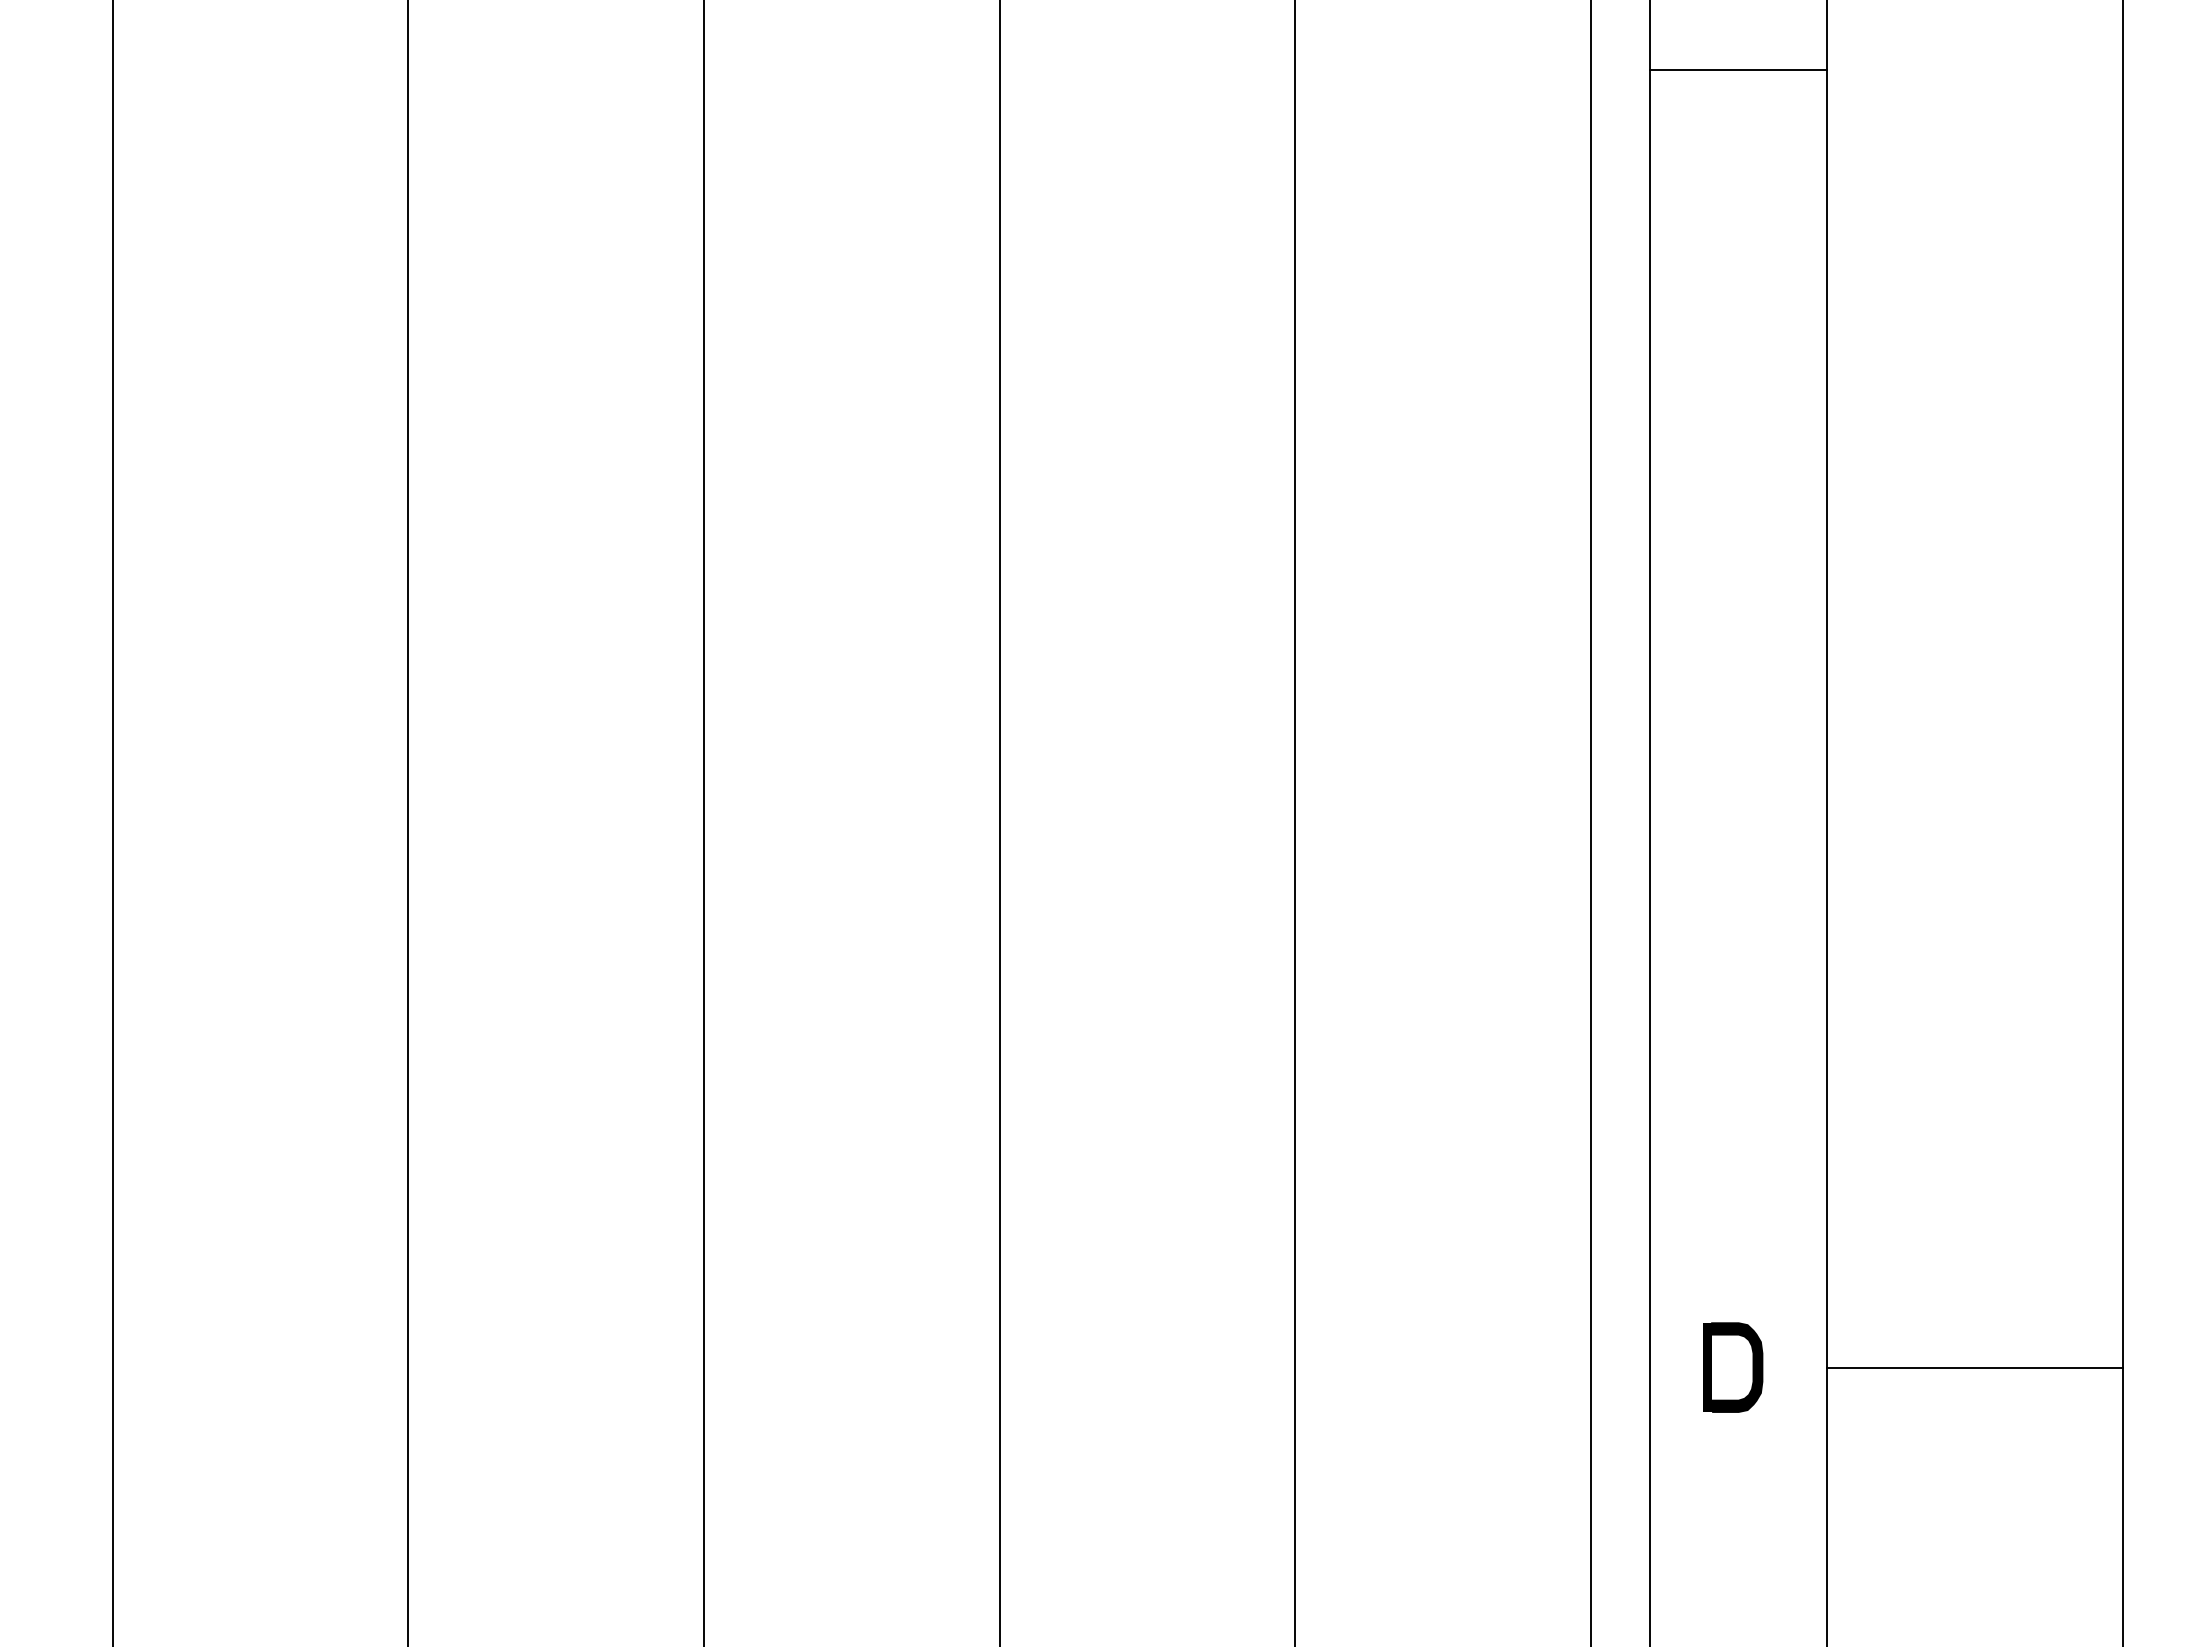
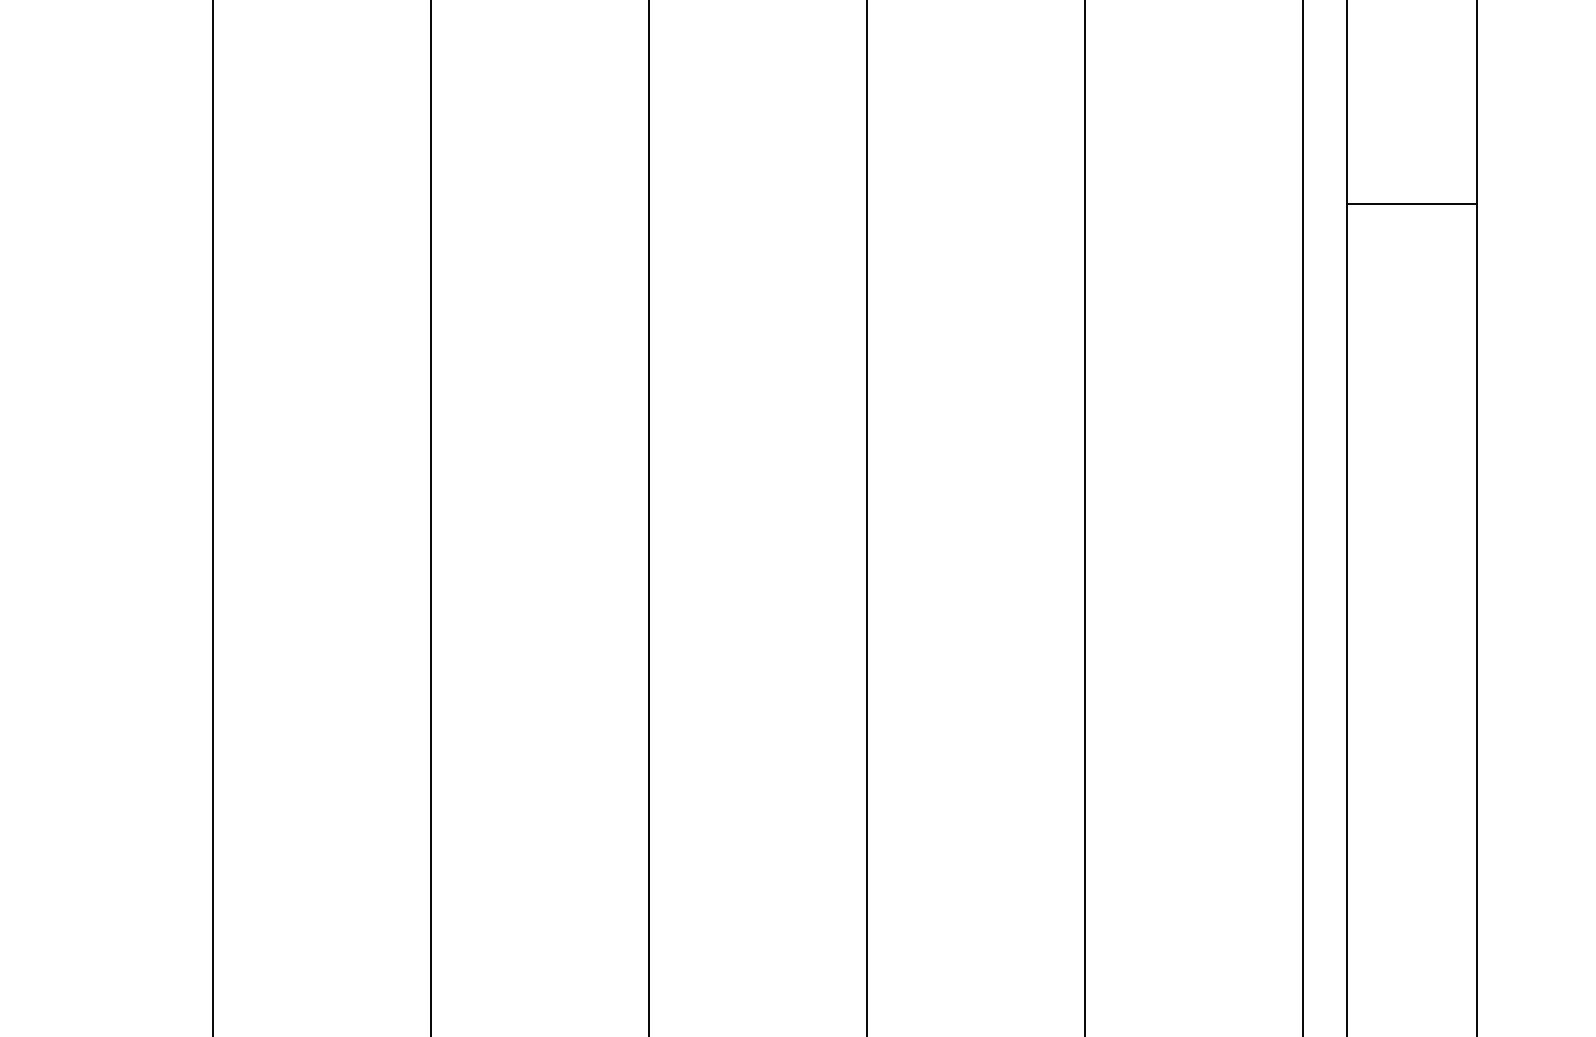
line: (1738, 70) -> (1411, 203), moved

